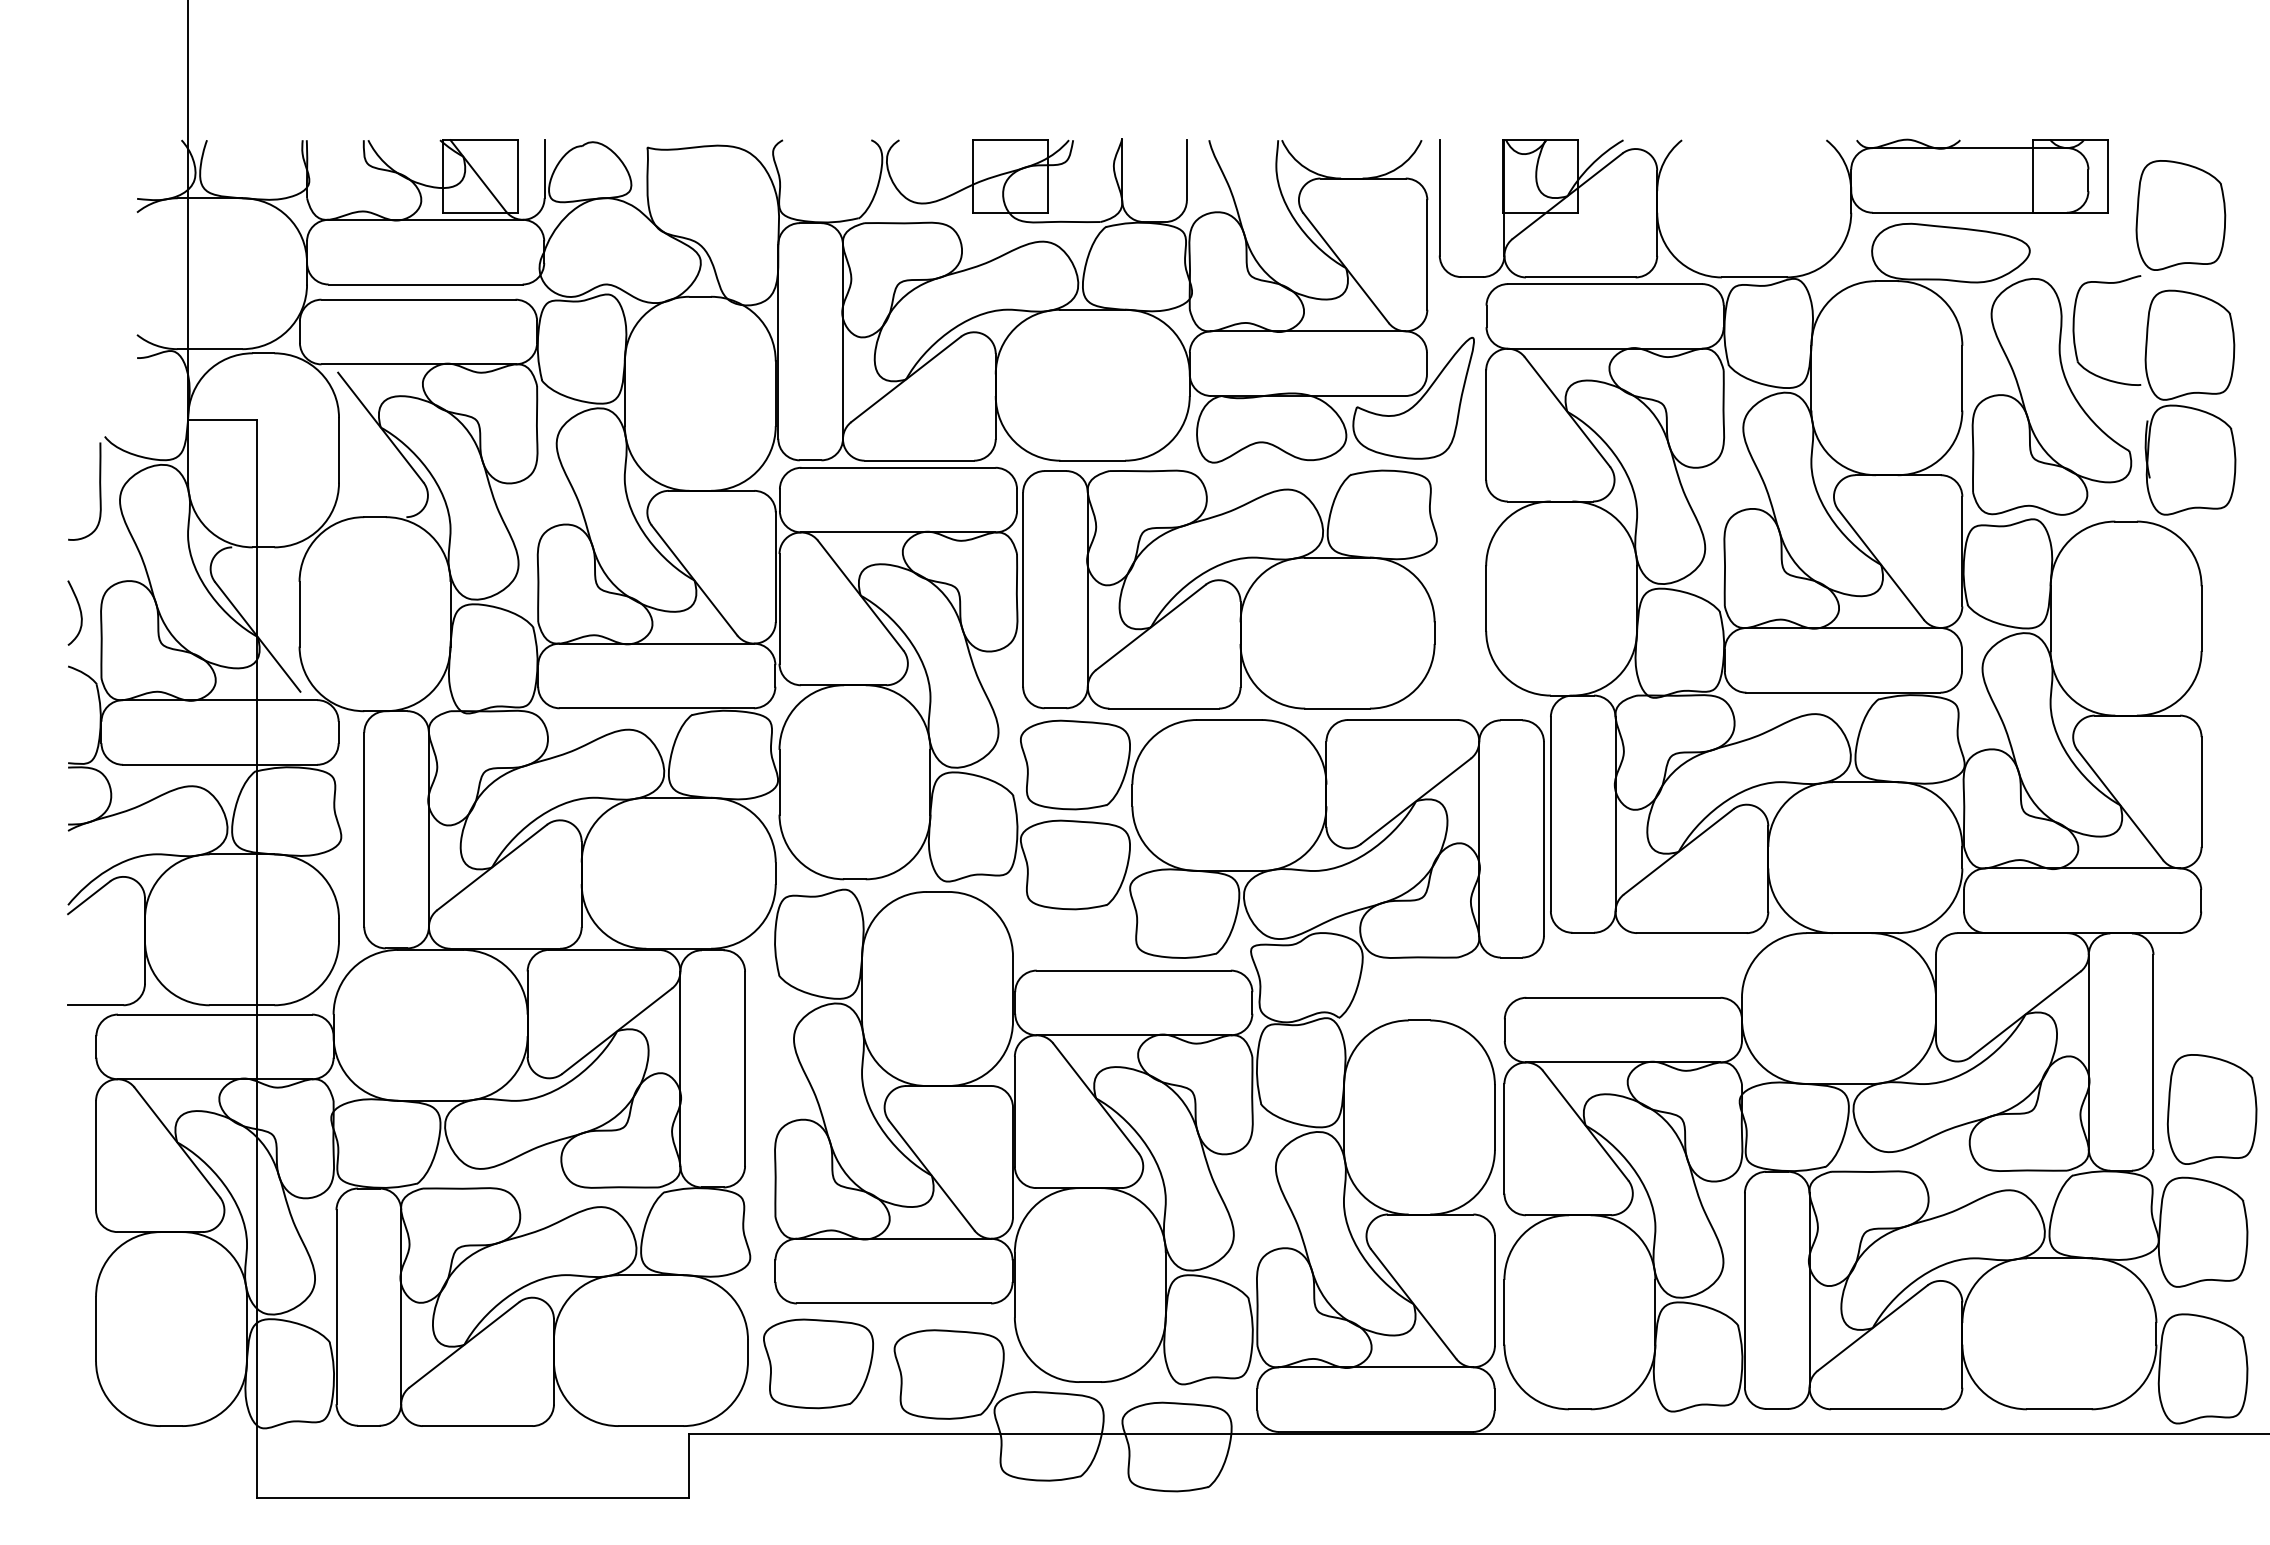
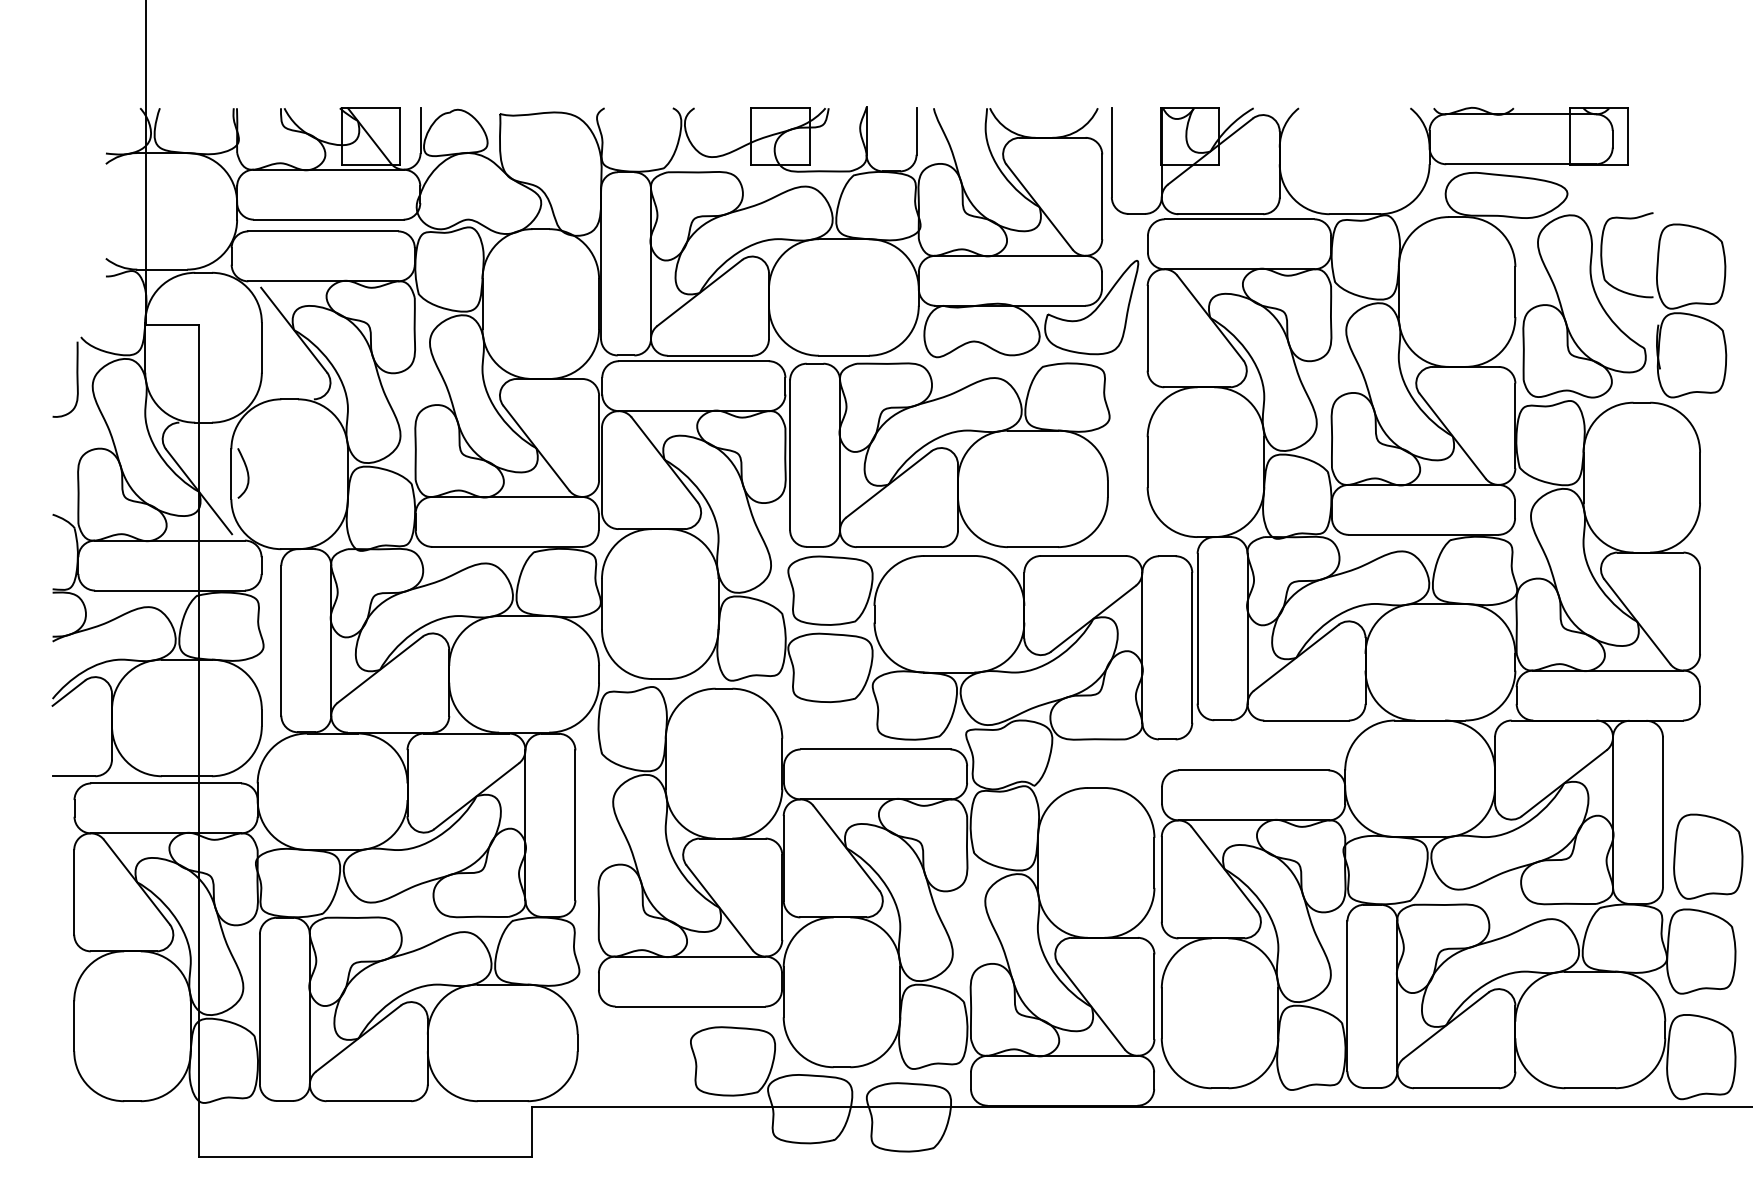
curve: (2138, 215) -> (1651, 166), removed
curve: (79, 611) -> (246, 472), moved
curve: (818, 1321) -> (632, 1020), removed

